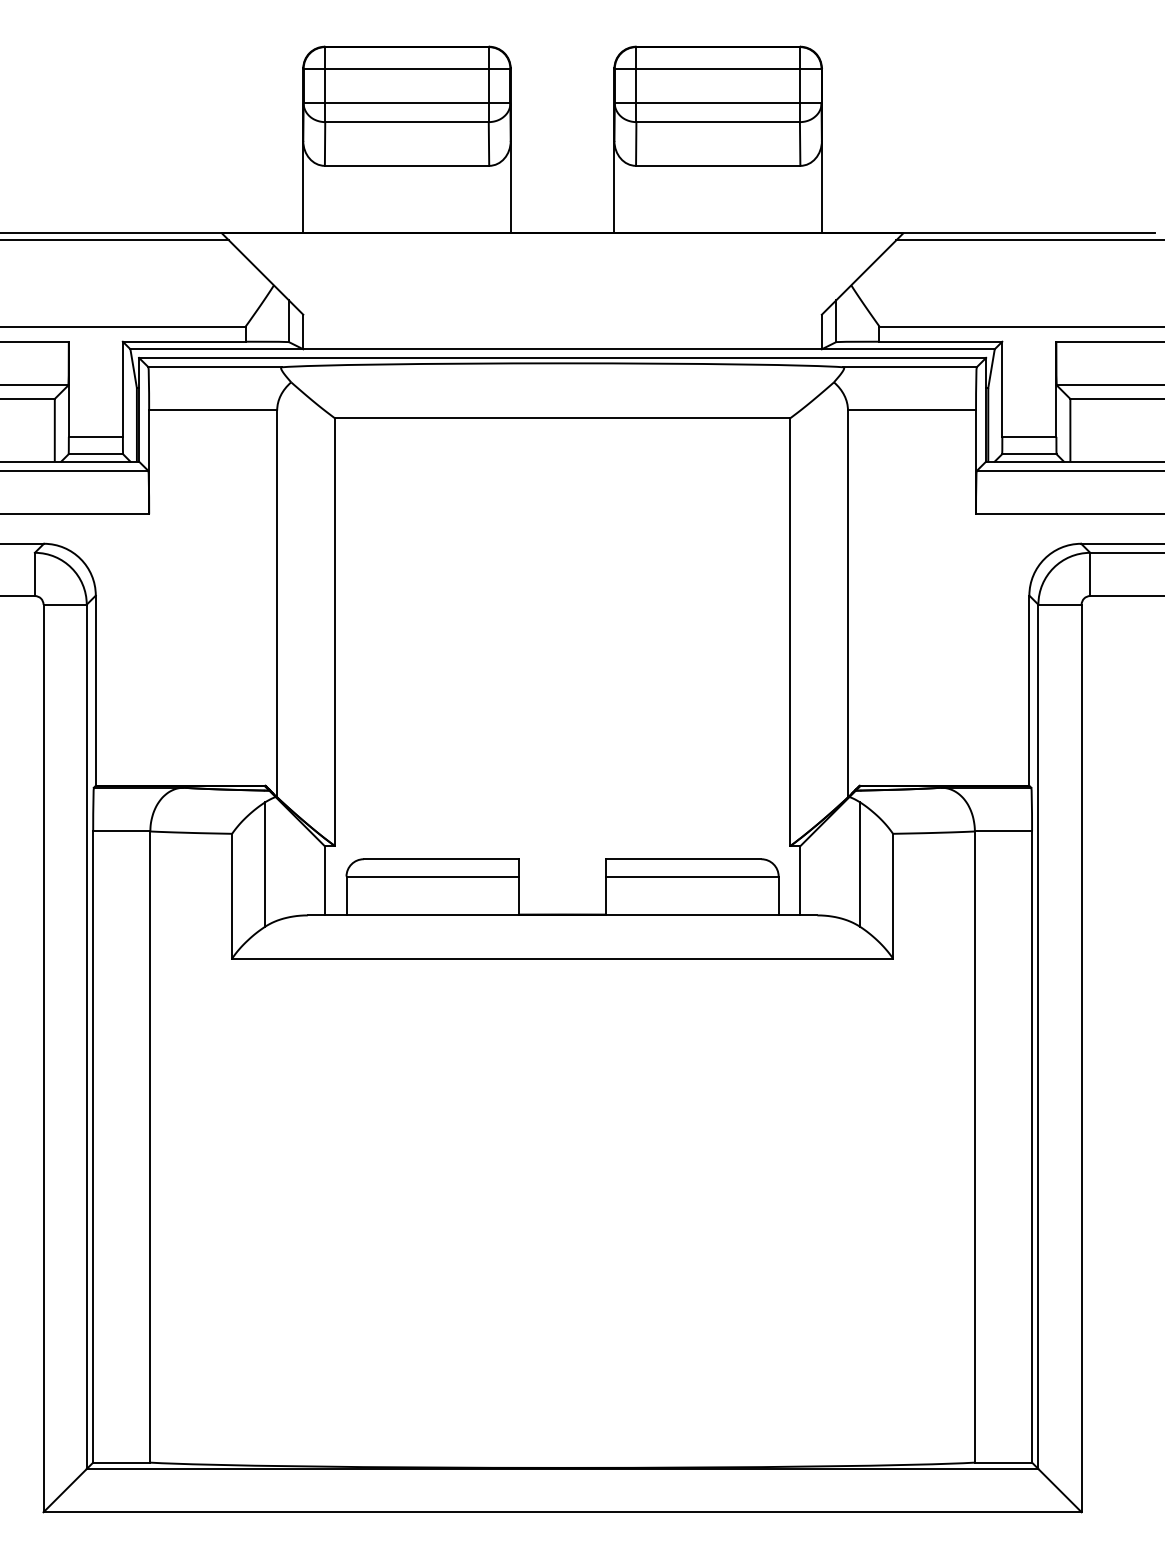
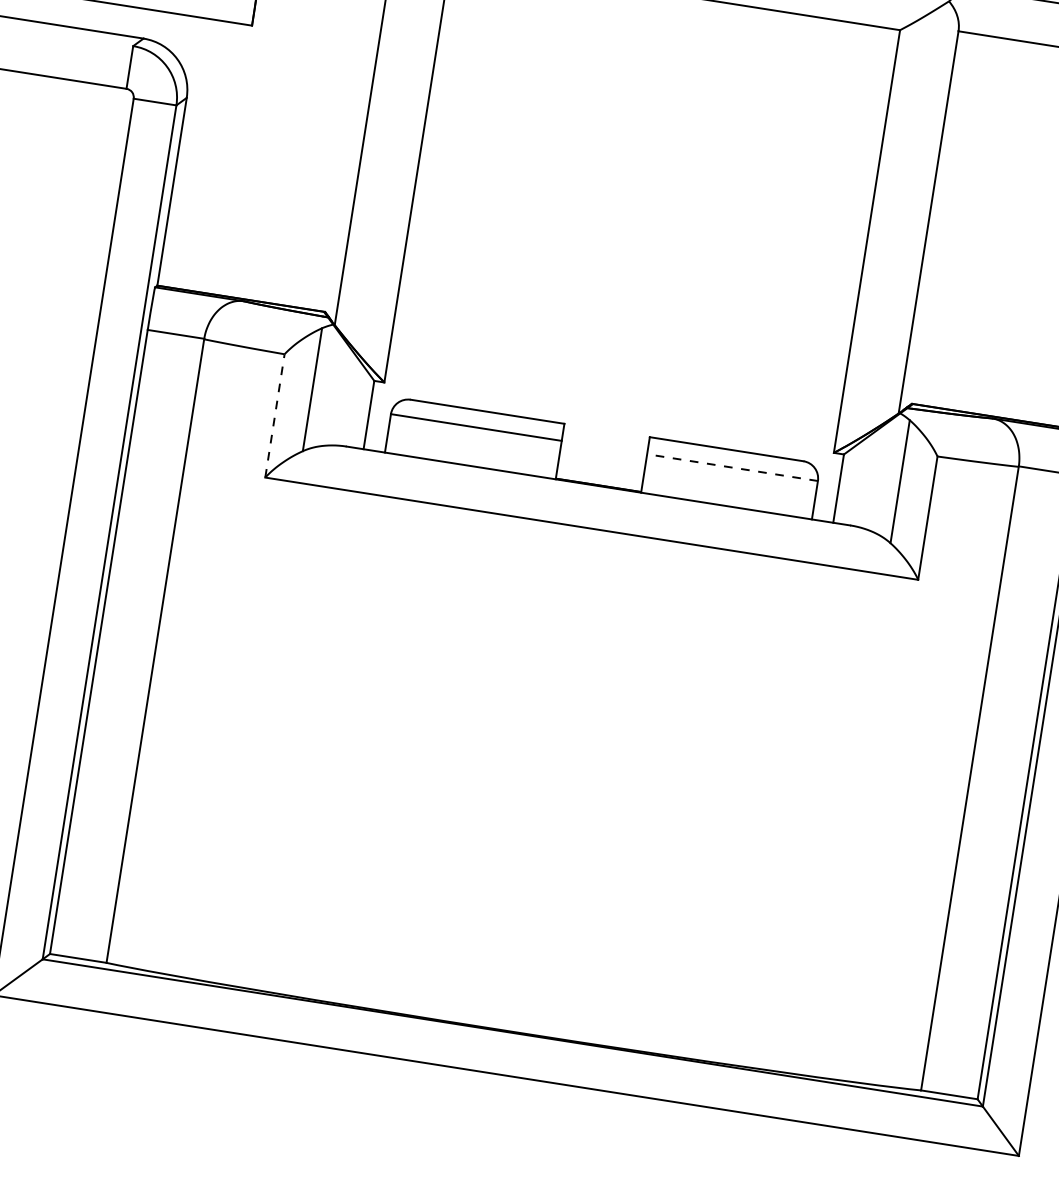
line: (691, 876) -> (731, 467), solid -> dashed
line: (232, 895) -> (275, 415), solid -> dashed

